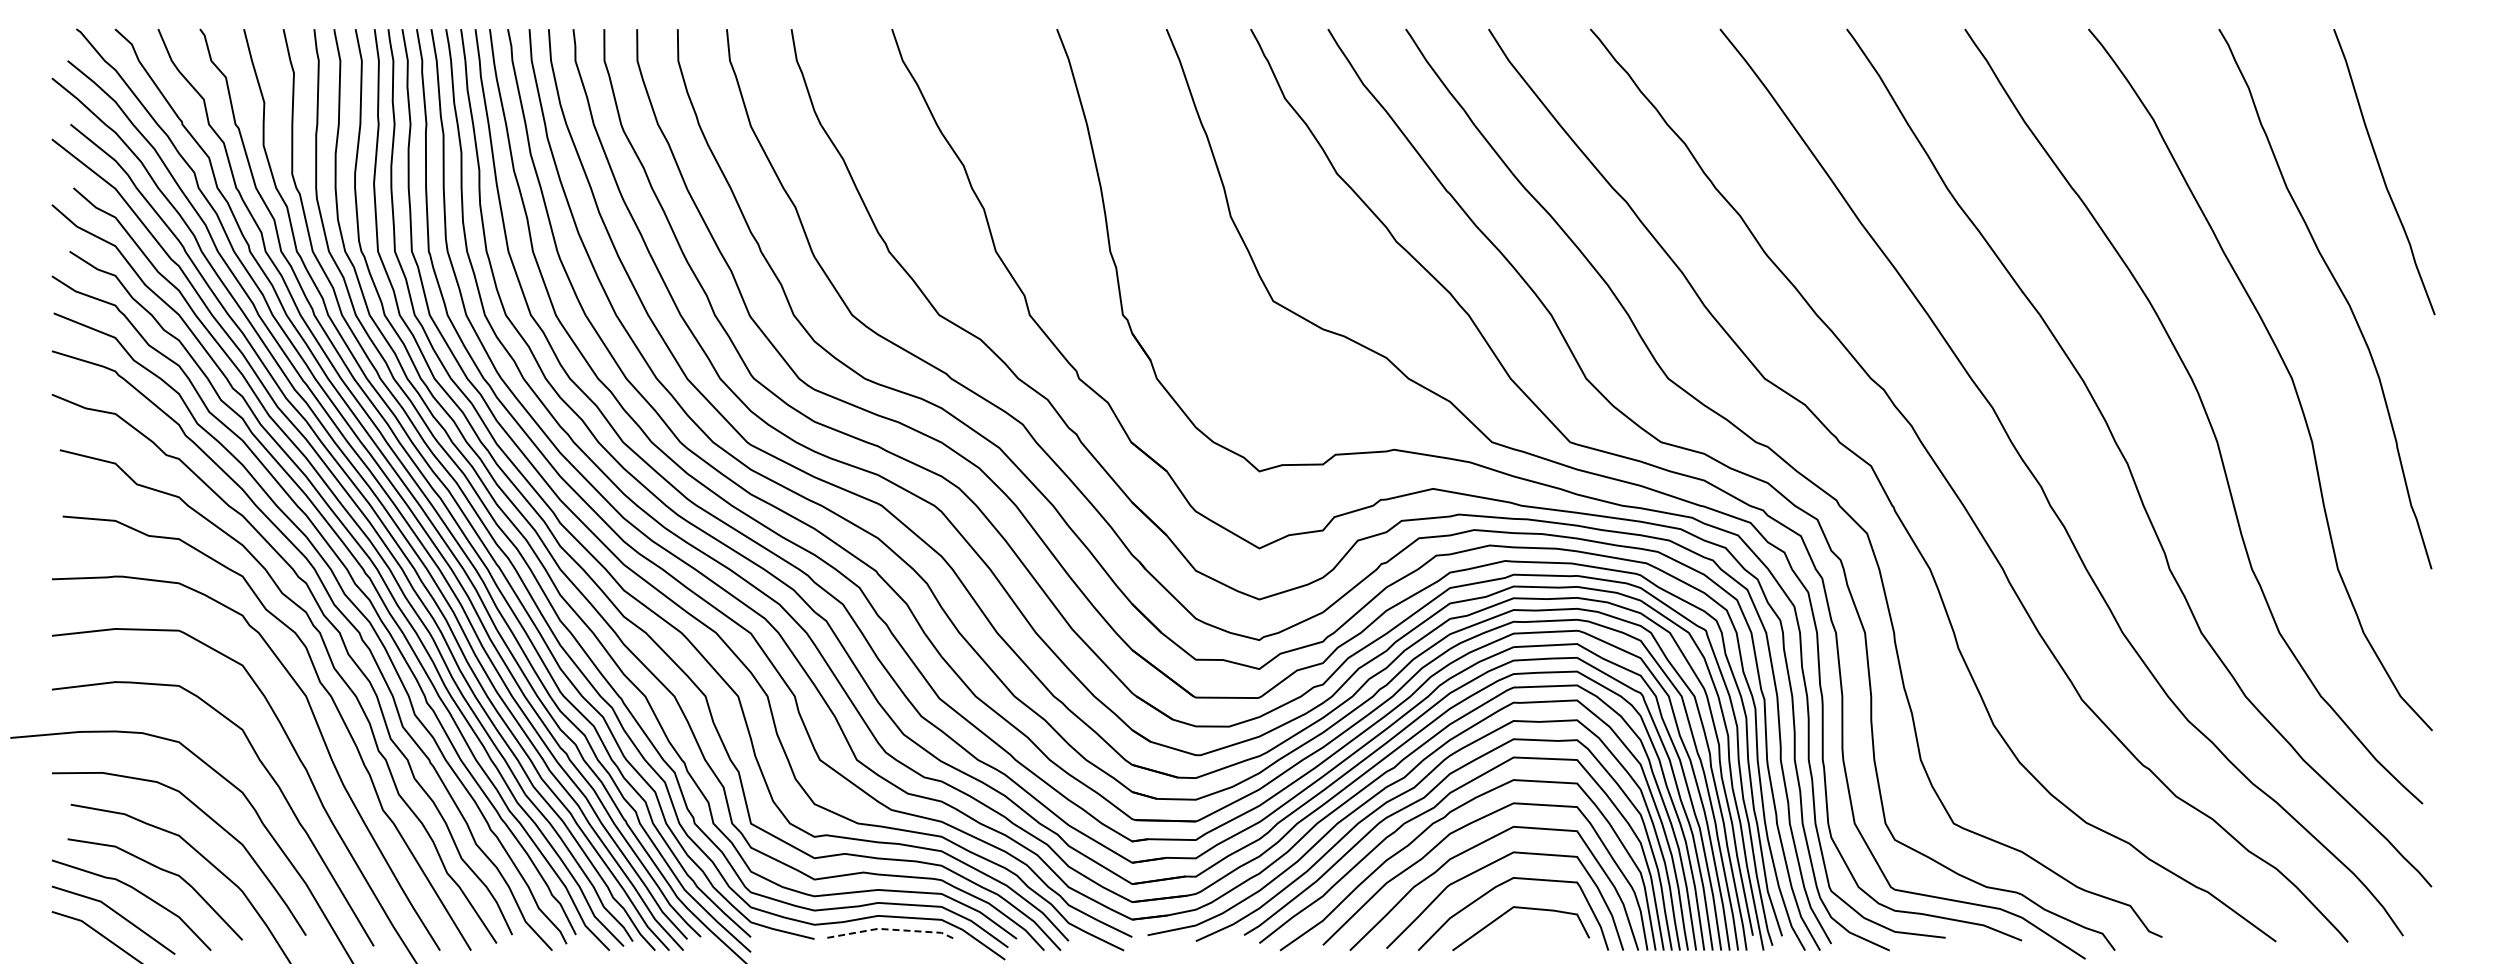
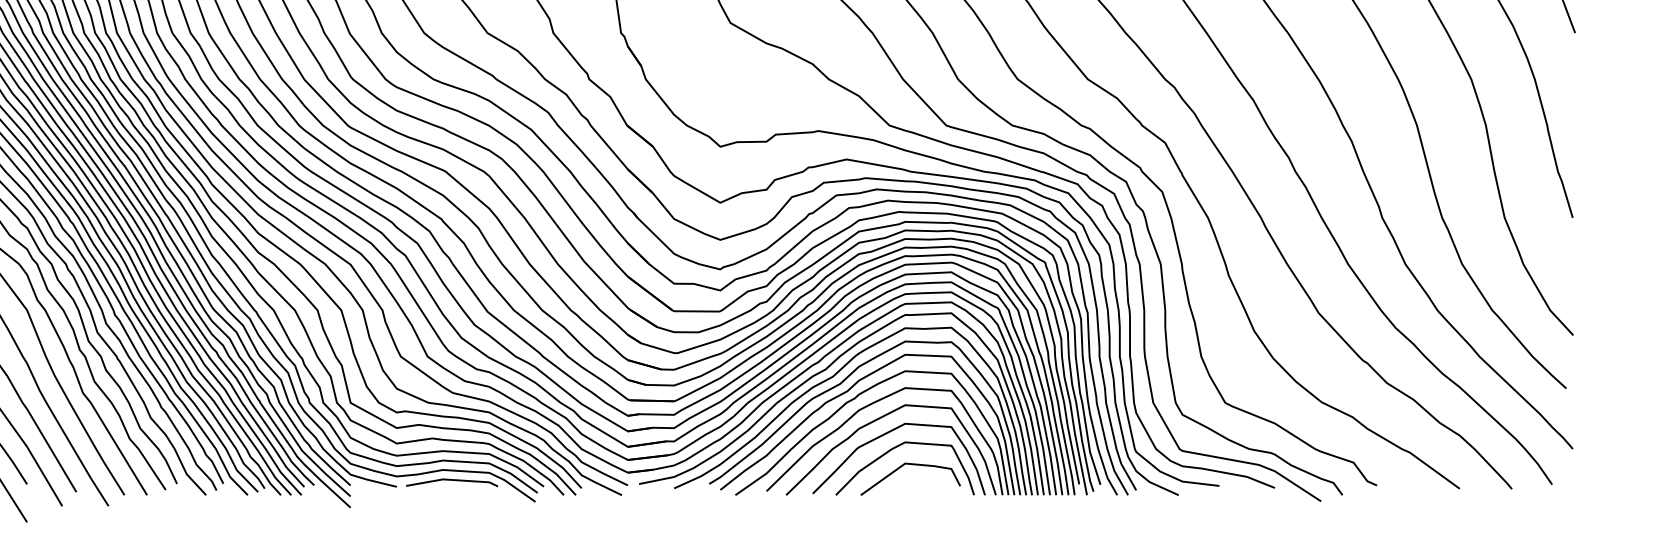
line: (891, 929) -> (452, 479), dashed -> solid

